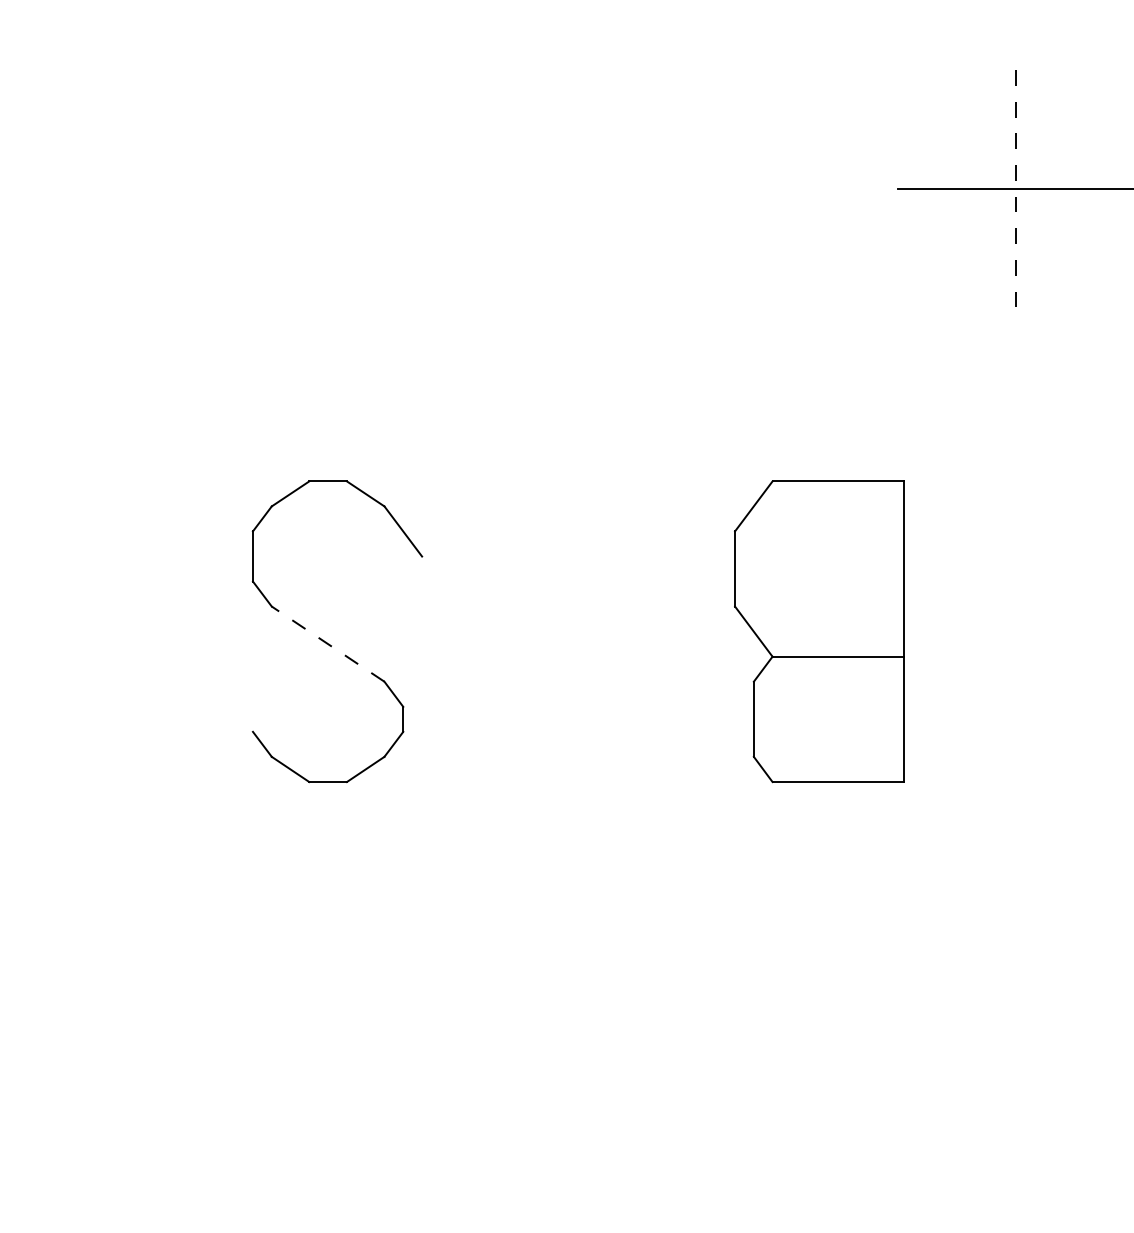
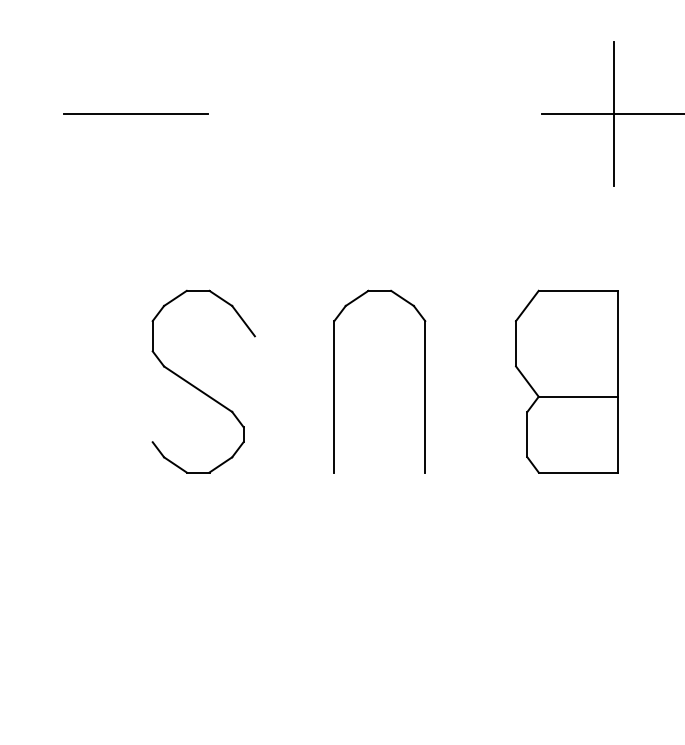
line: (224, 187) -> (135, 113), added
line: (1017, 187) -> (614, 113), dashed -> solid
part: (553, 631) -> (334, 381), added
part: (818, 631) -> (566, 381), moved
line: (328, 644) -> (198, 389), dashed -> solid

